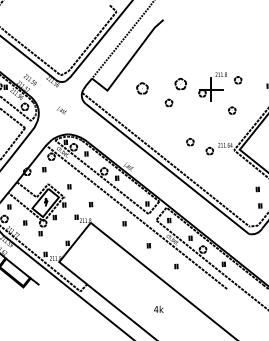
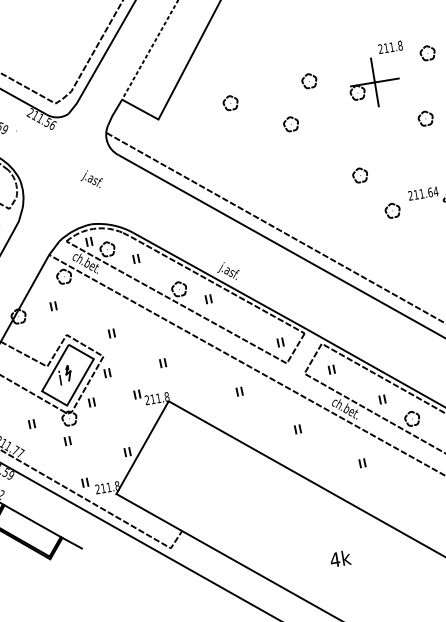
part: (180, 84) -> (308, 81), size x0.62
part: (142, 88) -> (230, 103), size x0.62
text: (61, 110) -> (91, 179), moved
part: (190, 141) -> (360, 174), moved

